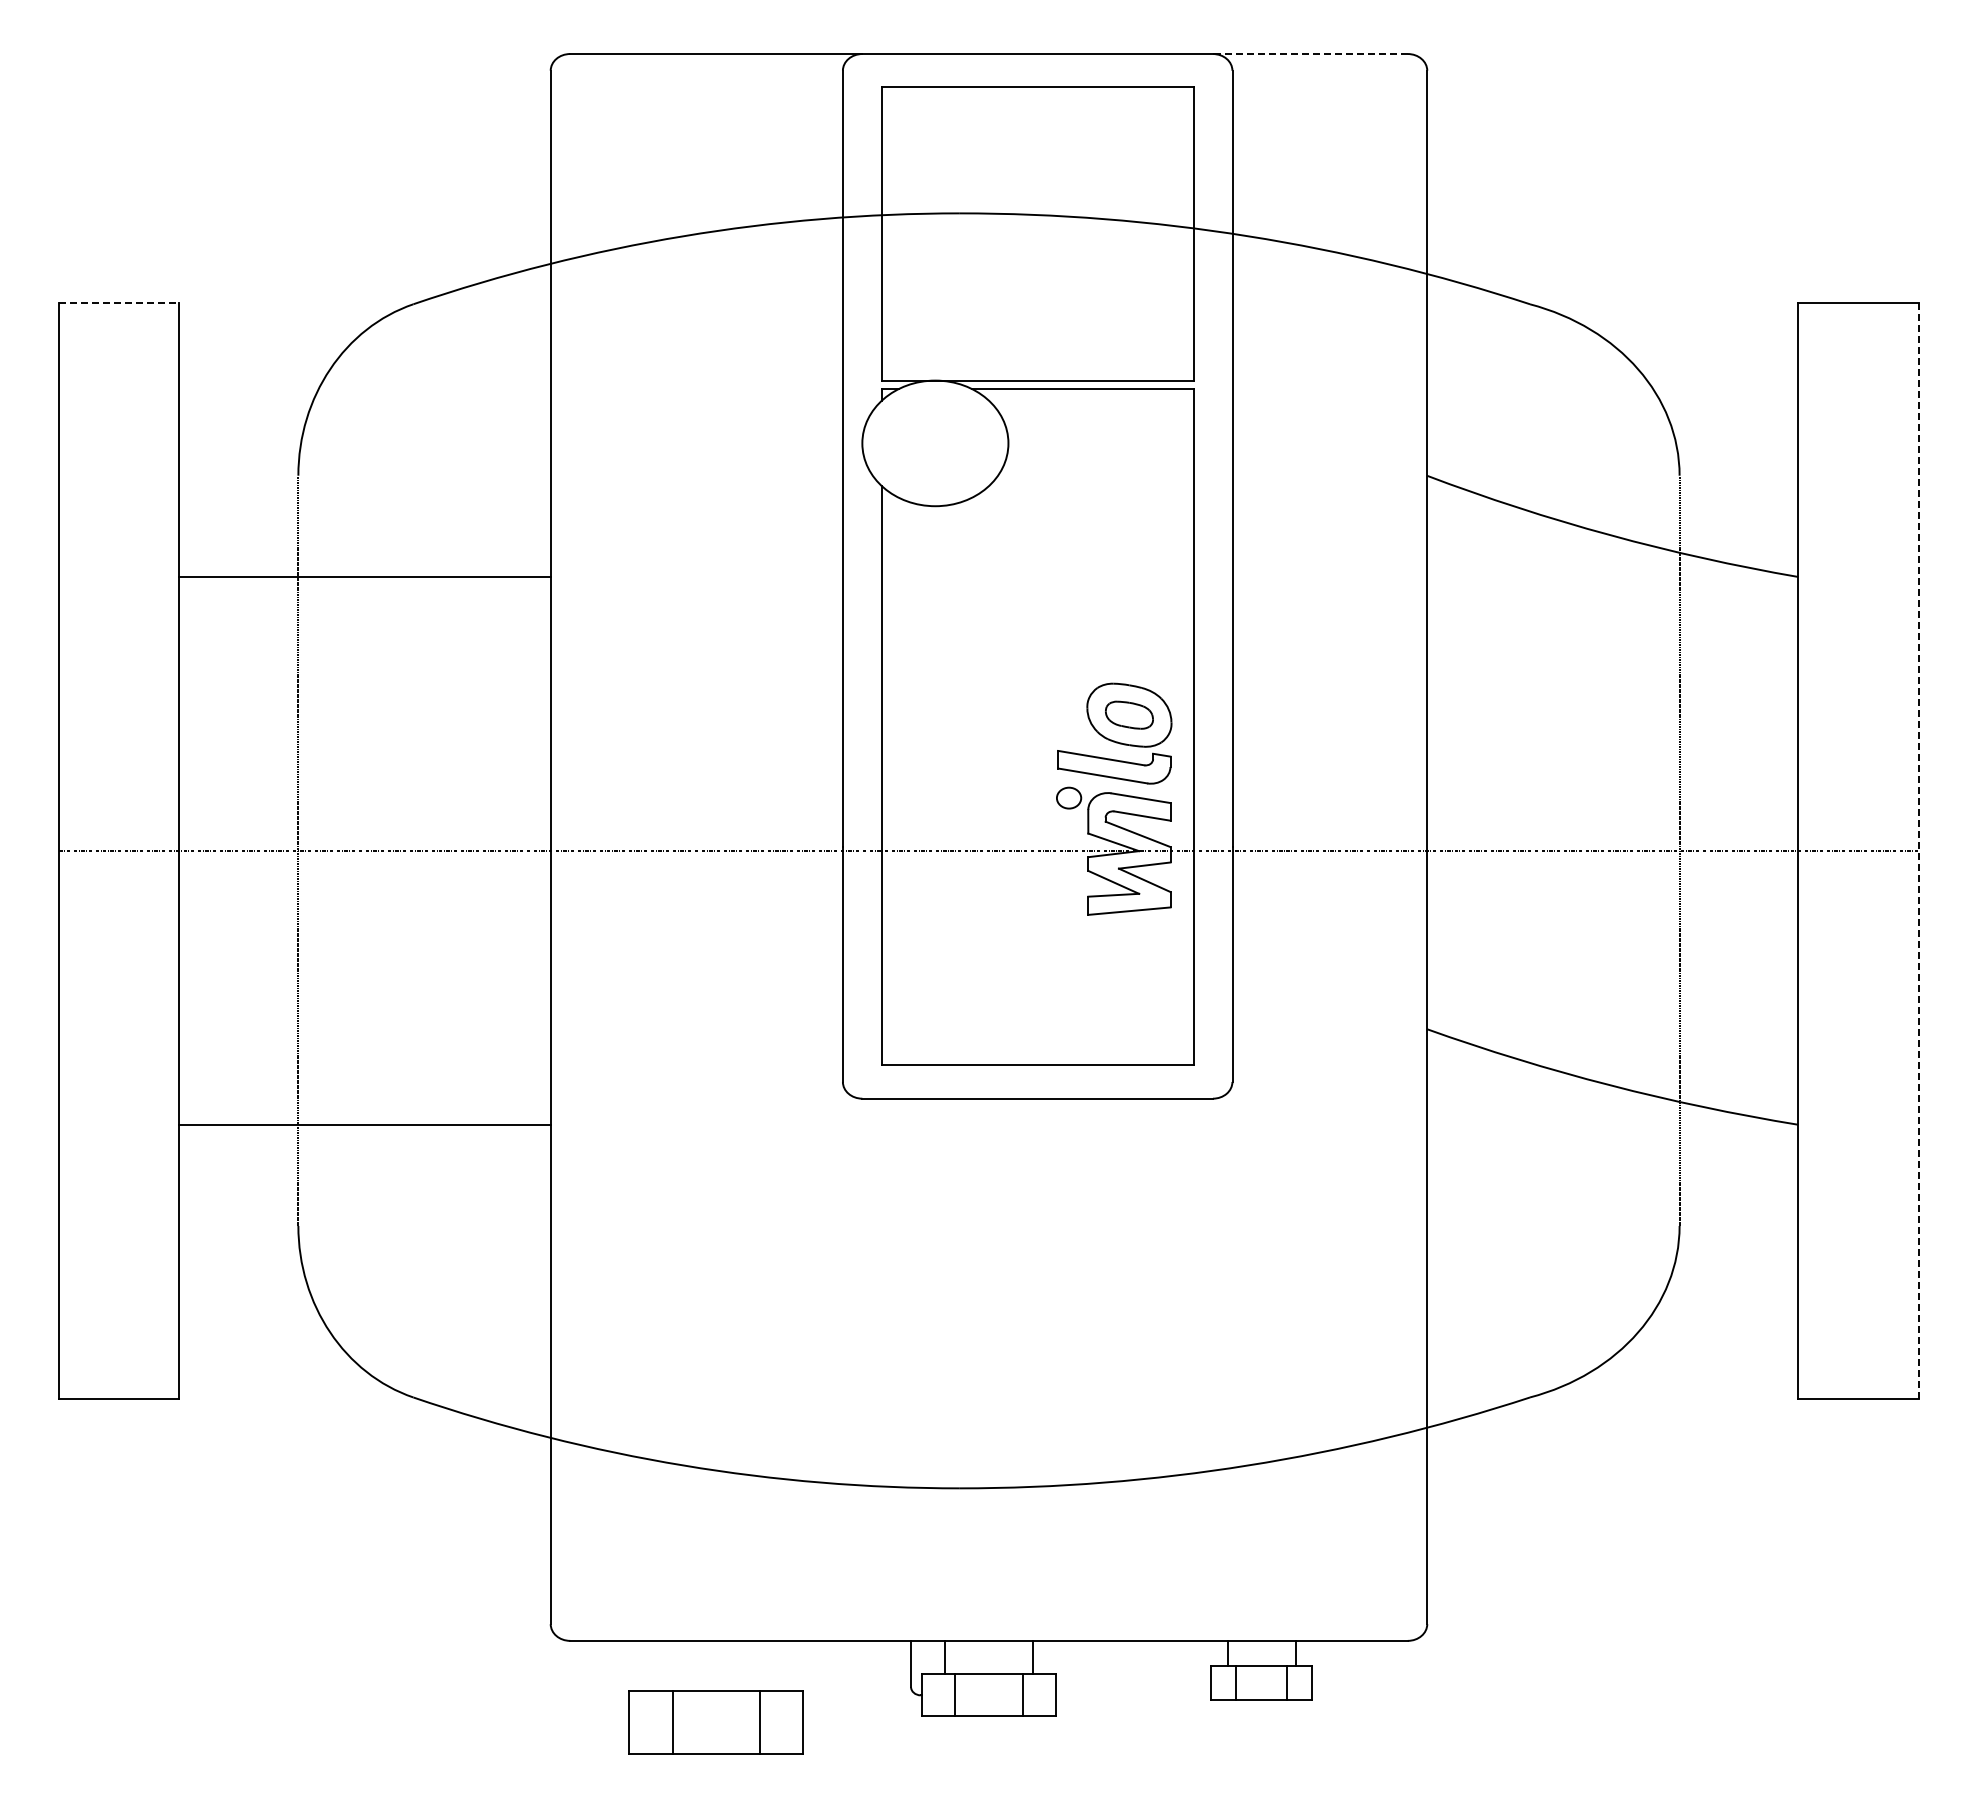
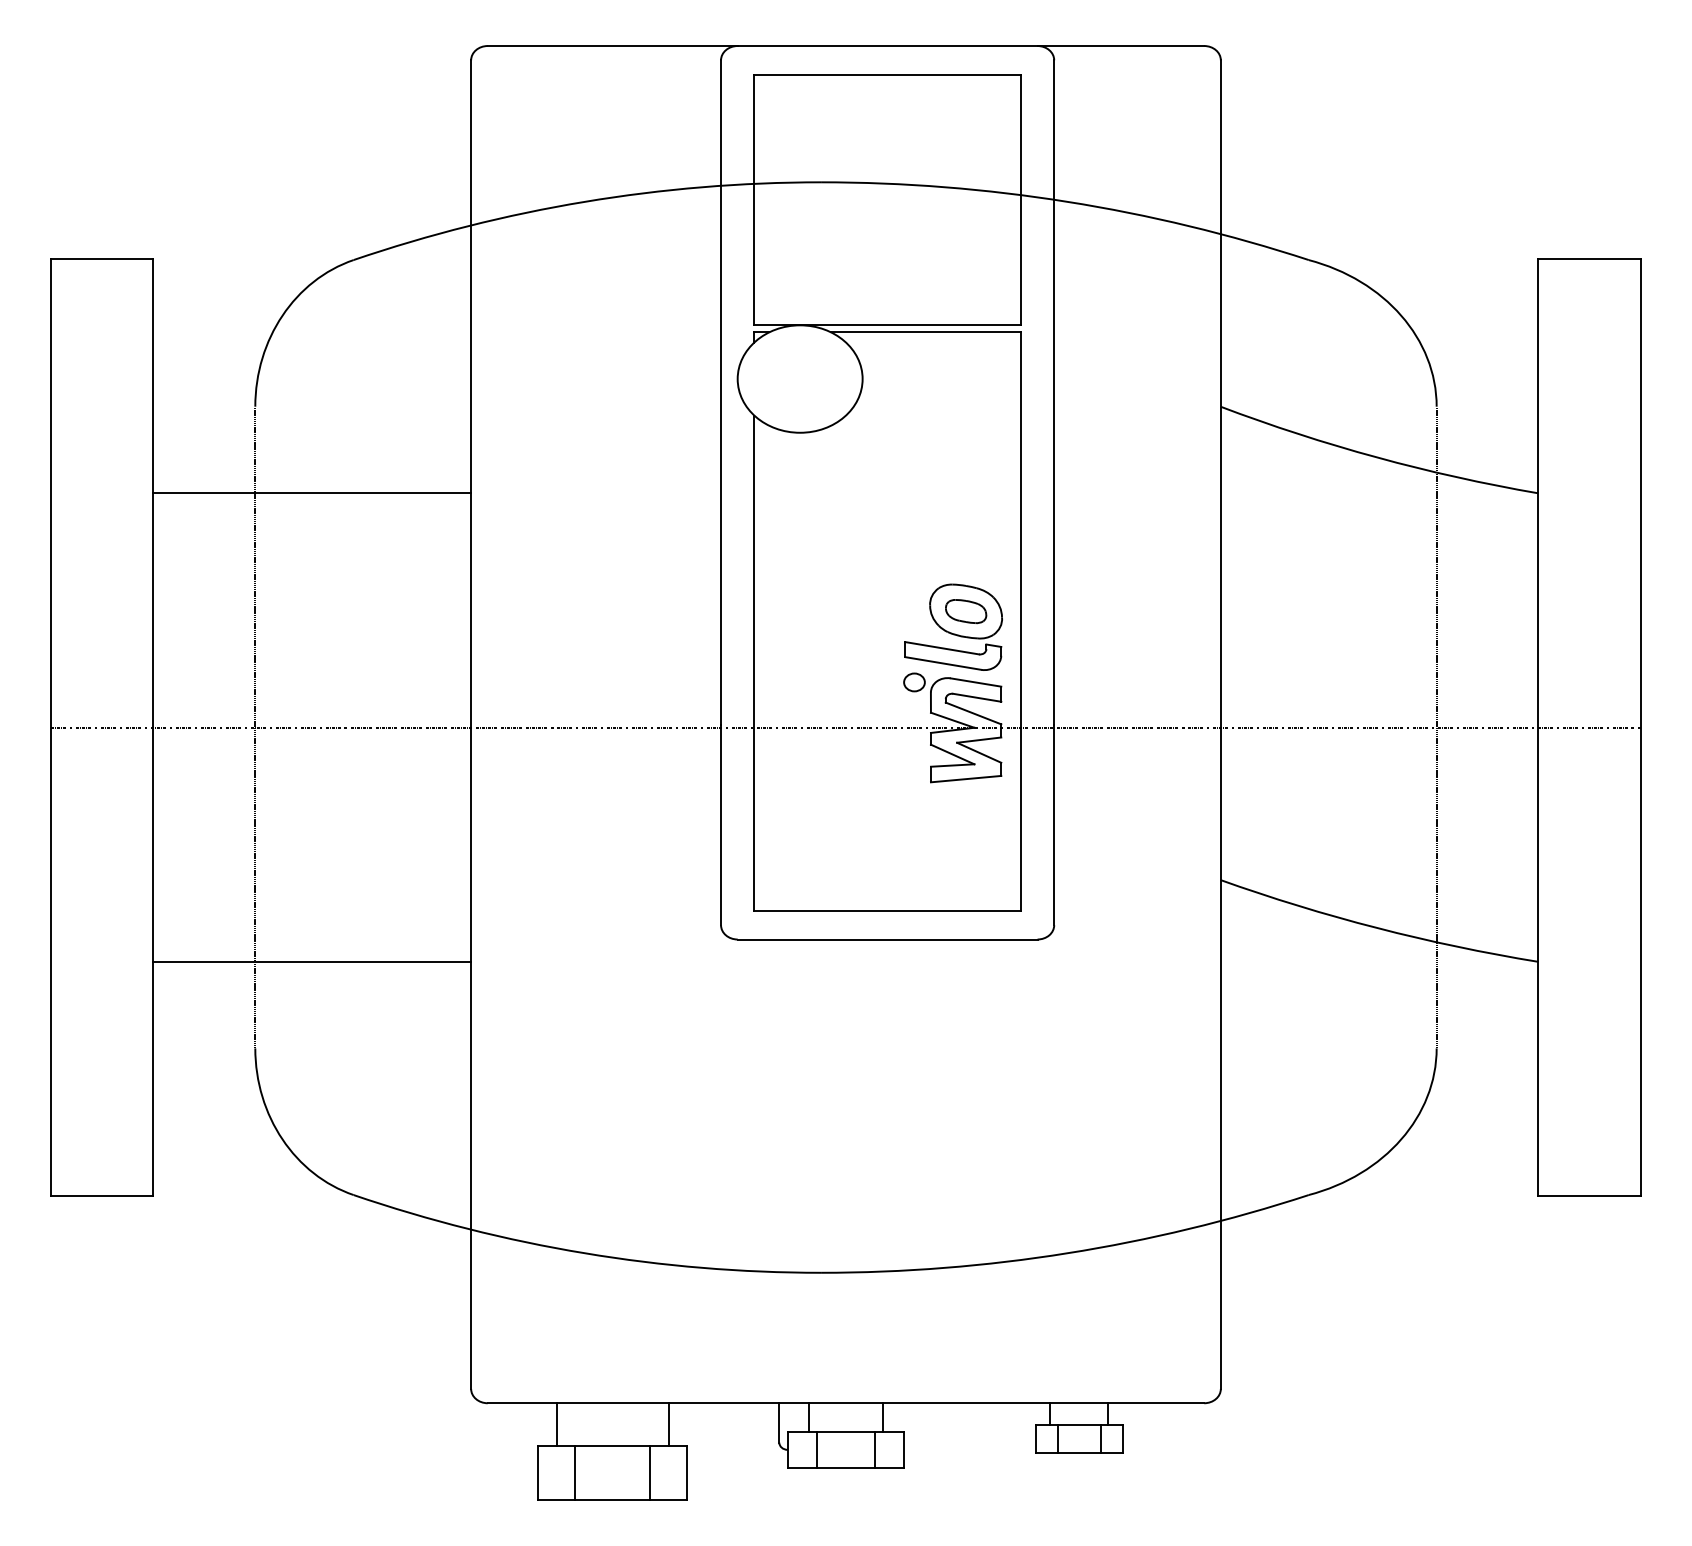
line: (1309, 54) -> (1120, 46), dashed -> solid
line: (119, 303) -> (102, 259), dashed -> solid
line: (1918, 850) -> (1641, 727), dashed -> solid
line: (650, 1665) -> (556, 1424), added
line: (782, 1665) -> (669, 1424), added

